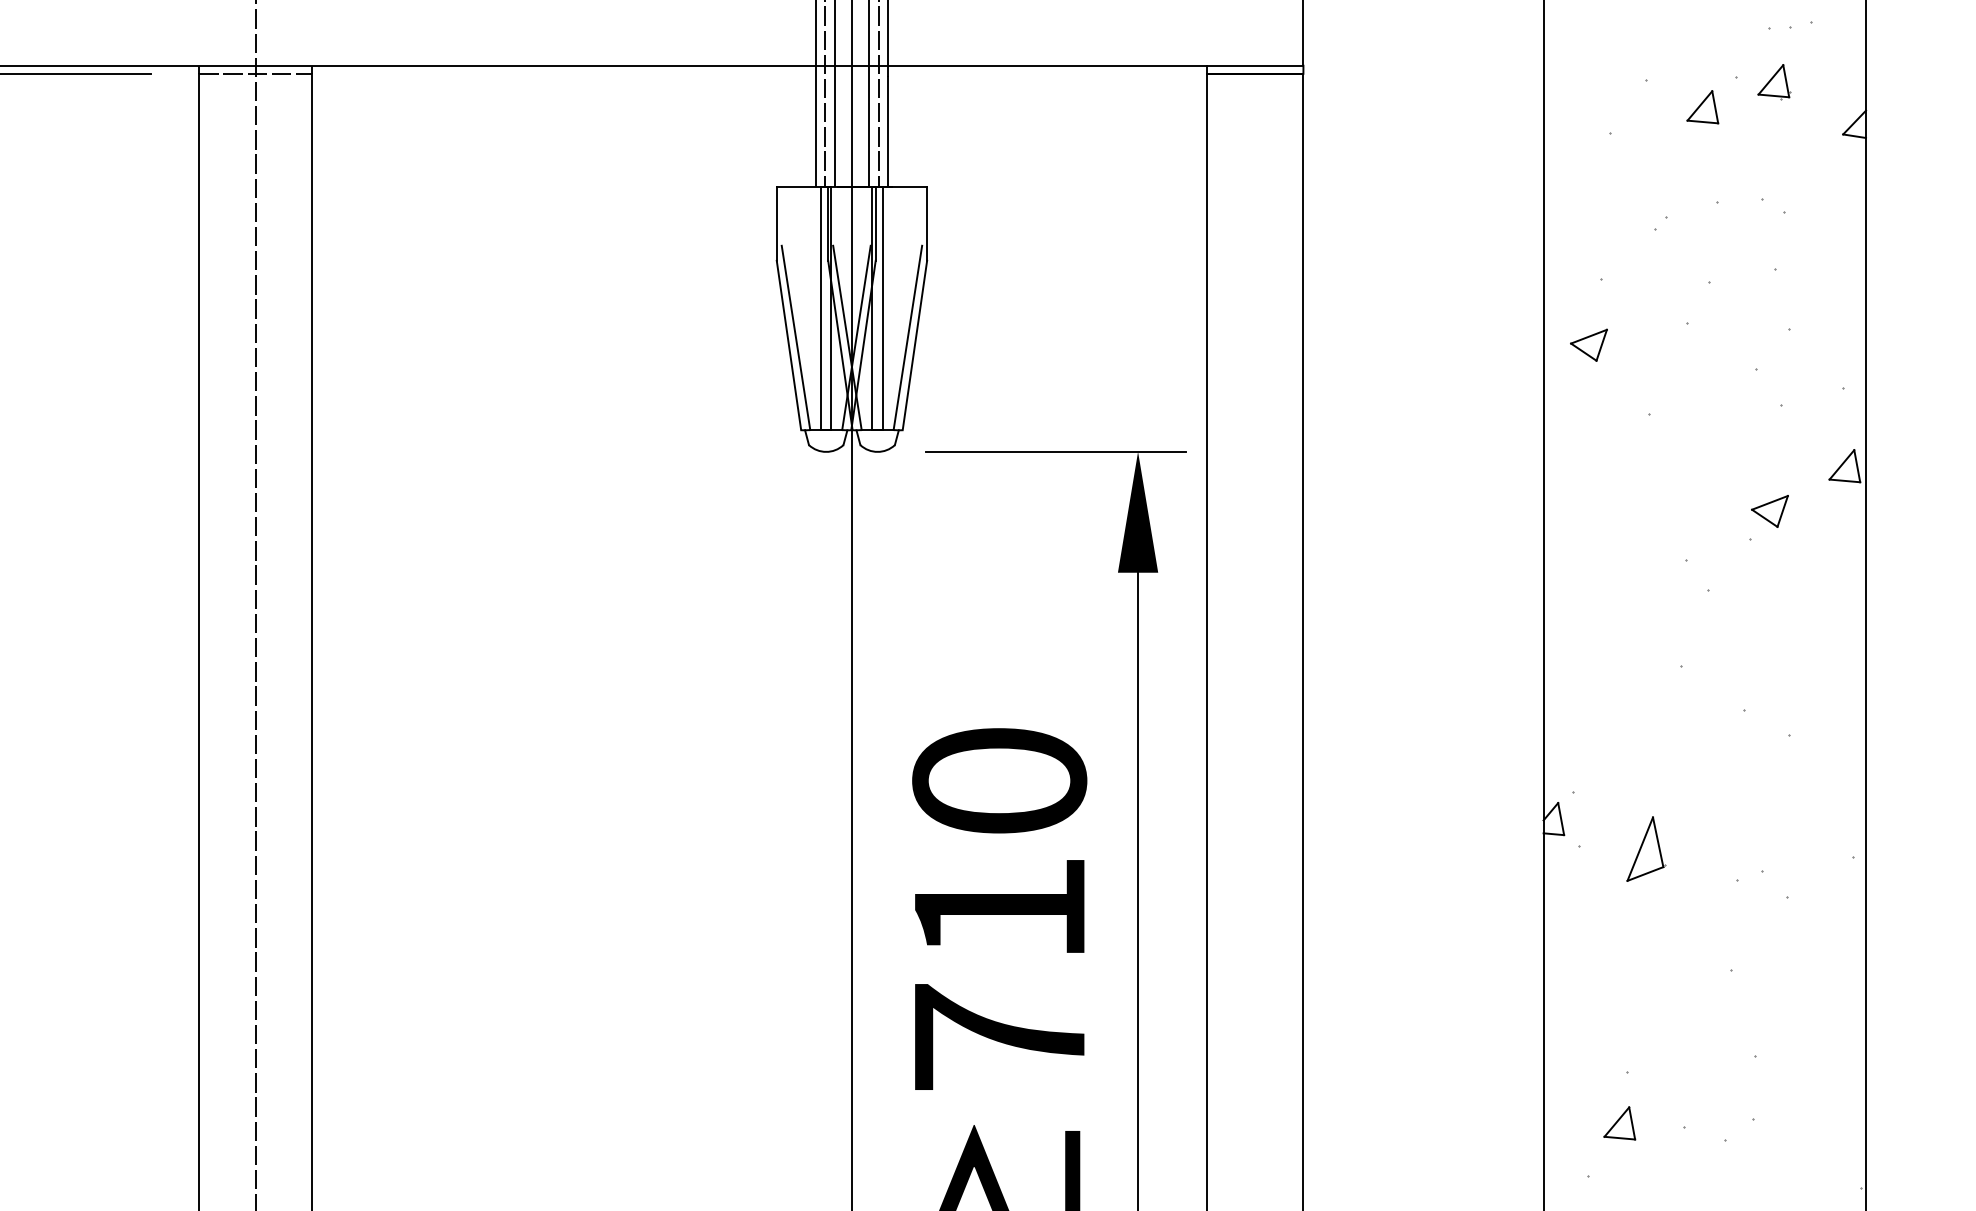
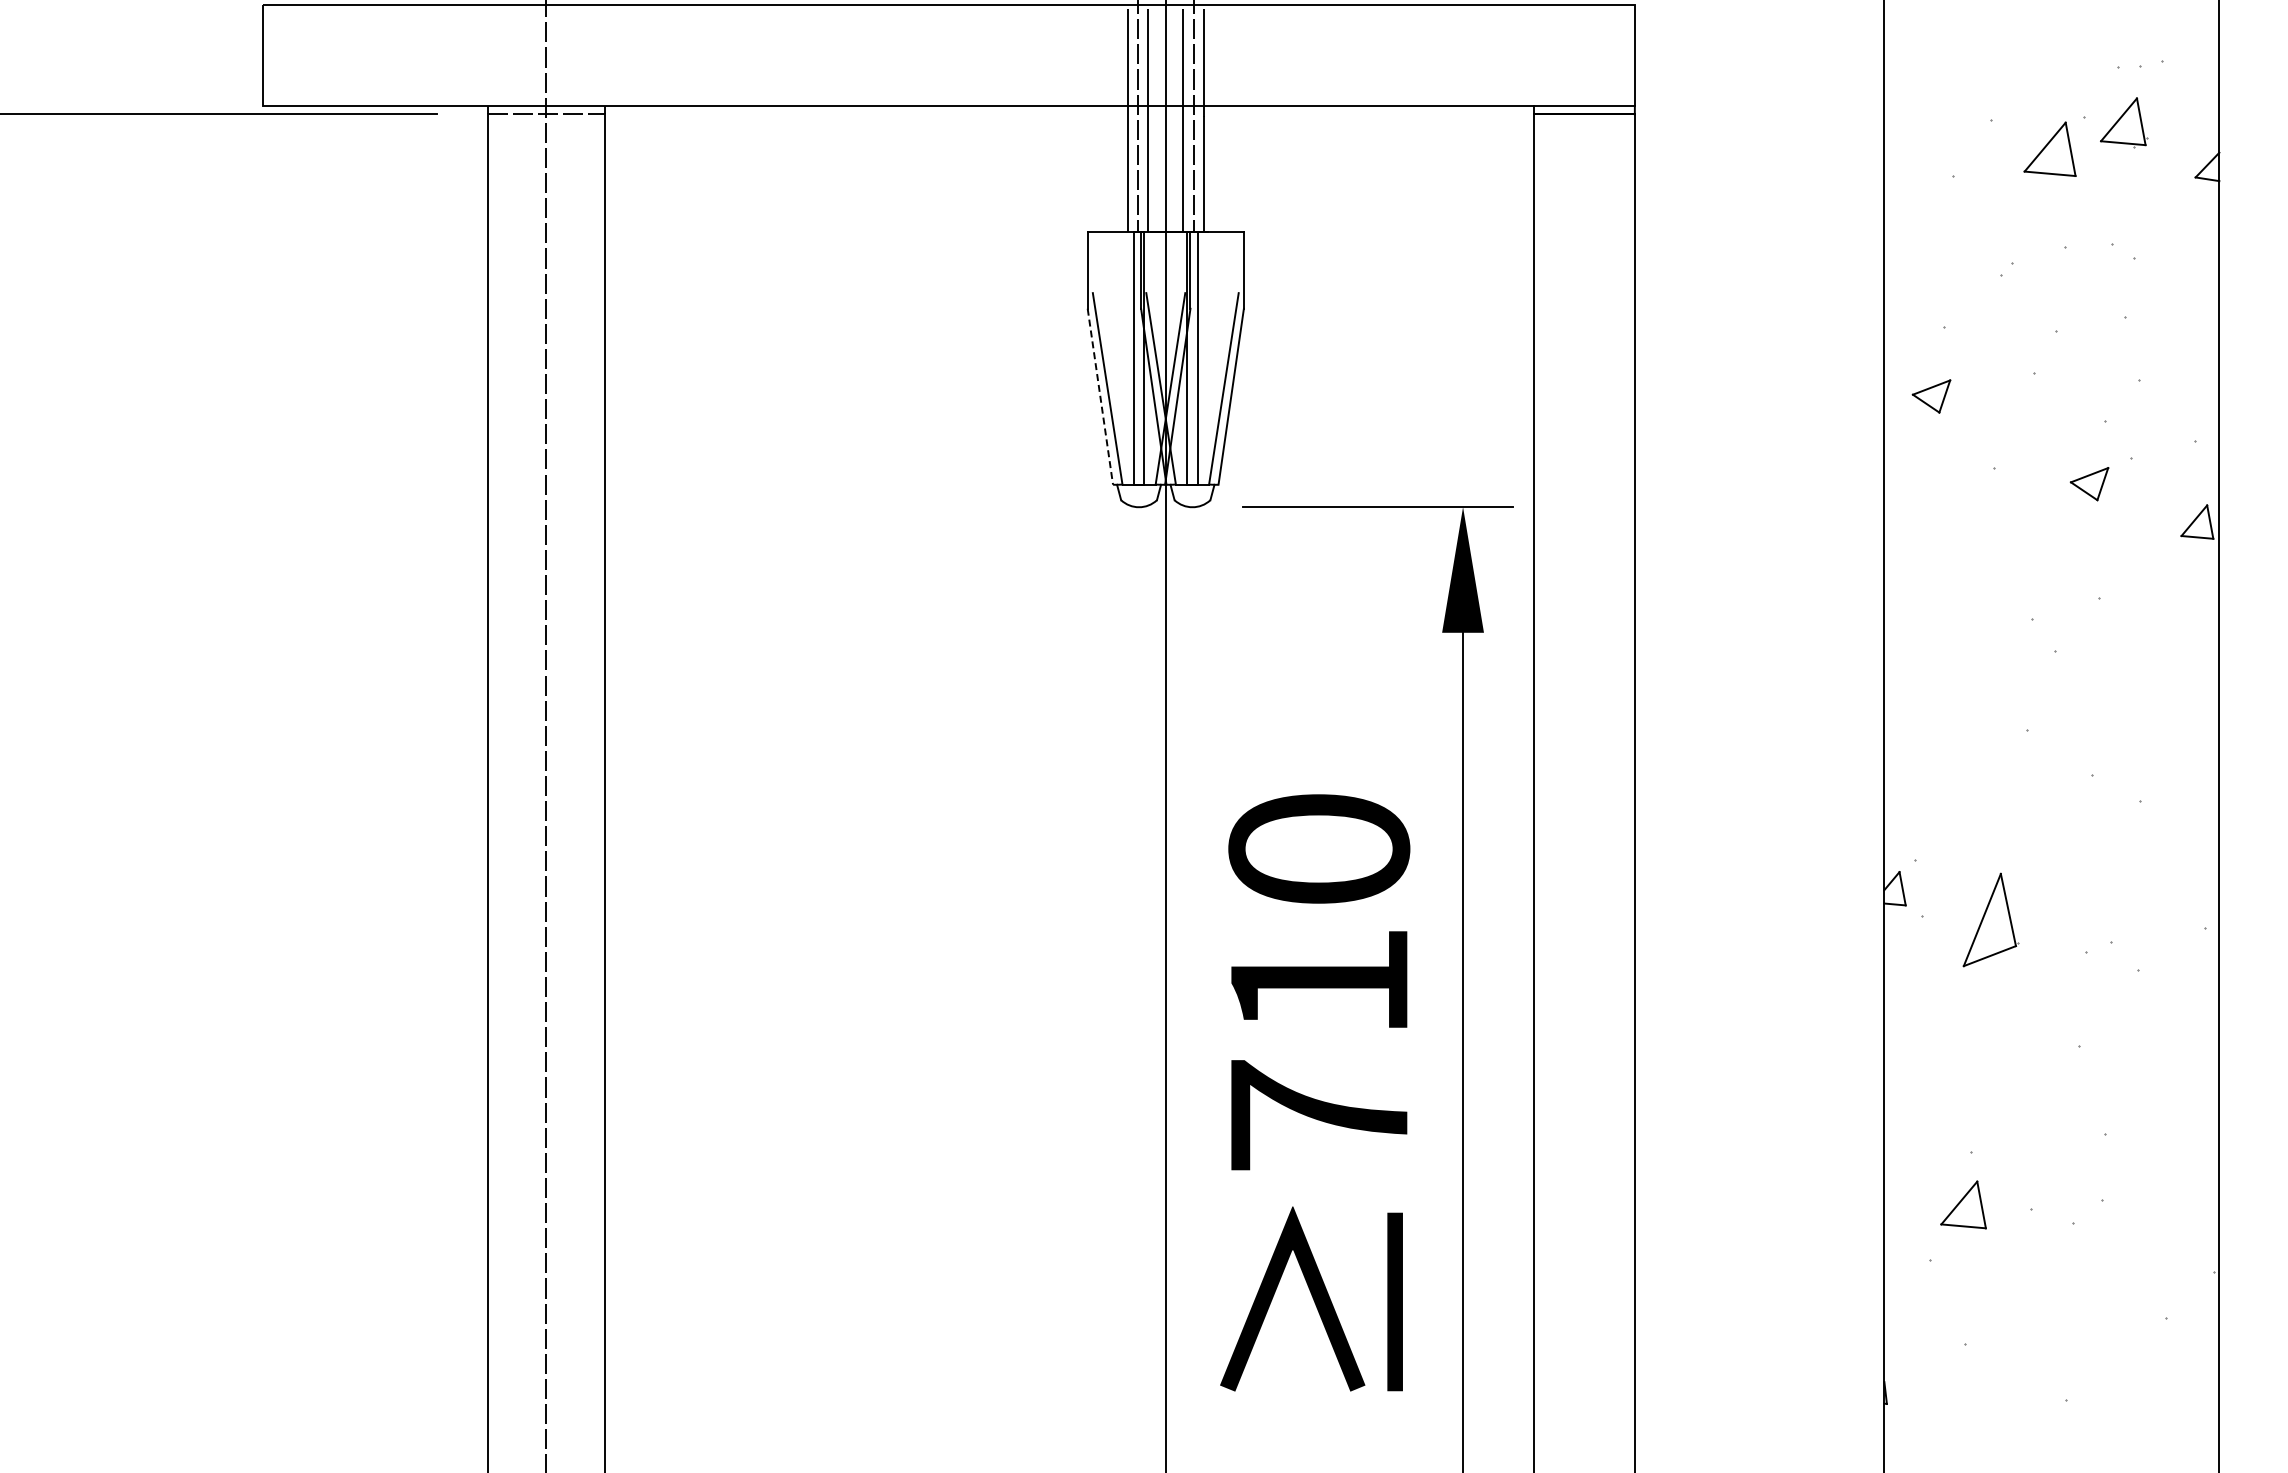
part: (1774, 81) -> (2124, 122), size x1.4
part: (1702, 106) -> (2049, 148), size x1.6
line: (789, 345) -> (1100, 396), solid -> dashed
part: (1769, 511) -> (2089, 484), moved
part: (1645, 848) -> (1990, 919), size x1.4
part: (1619, 1122) -> (1963, 1204), size x1.4

